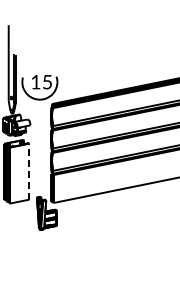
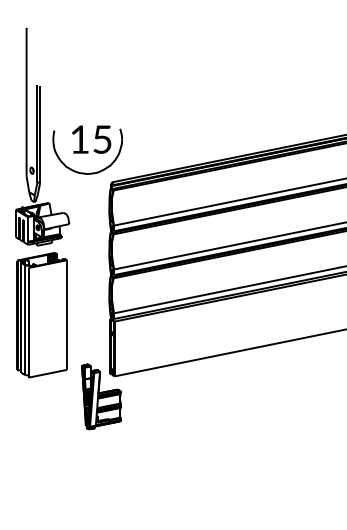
line: (29, 171) -> (67, 314), dashed -> solid

